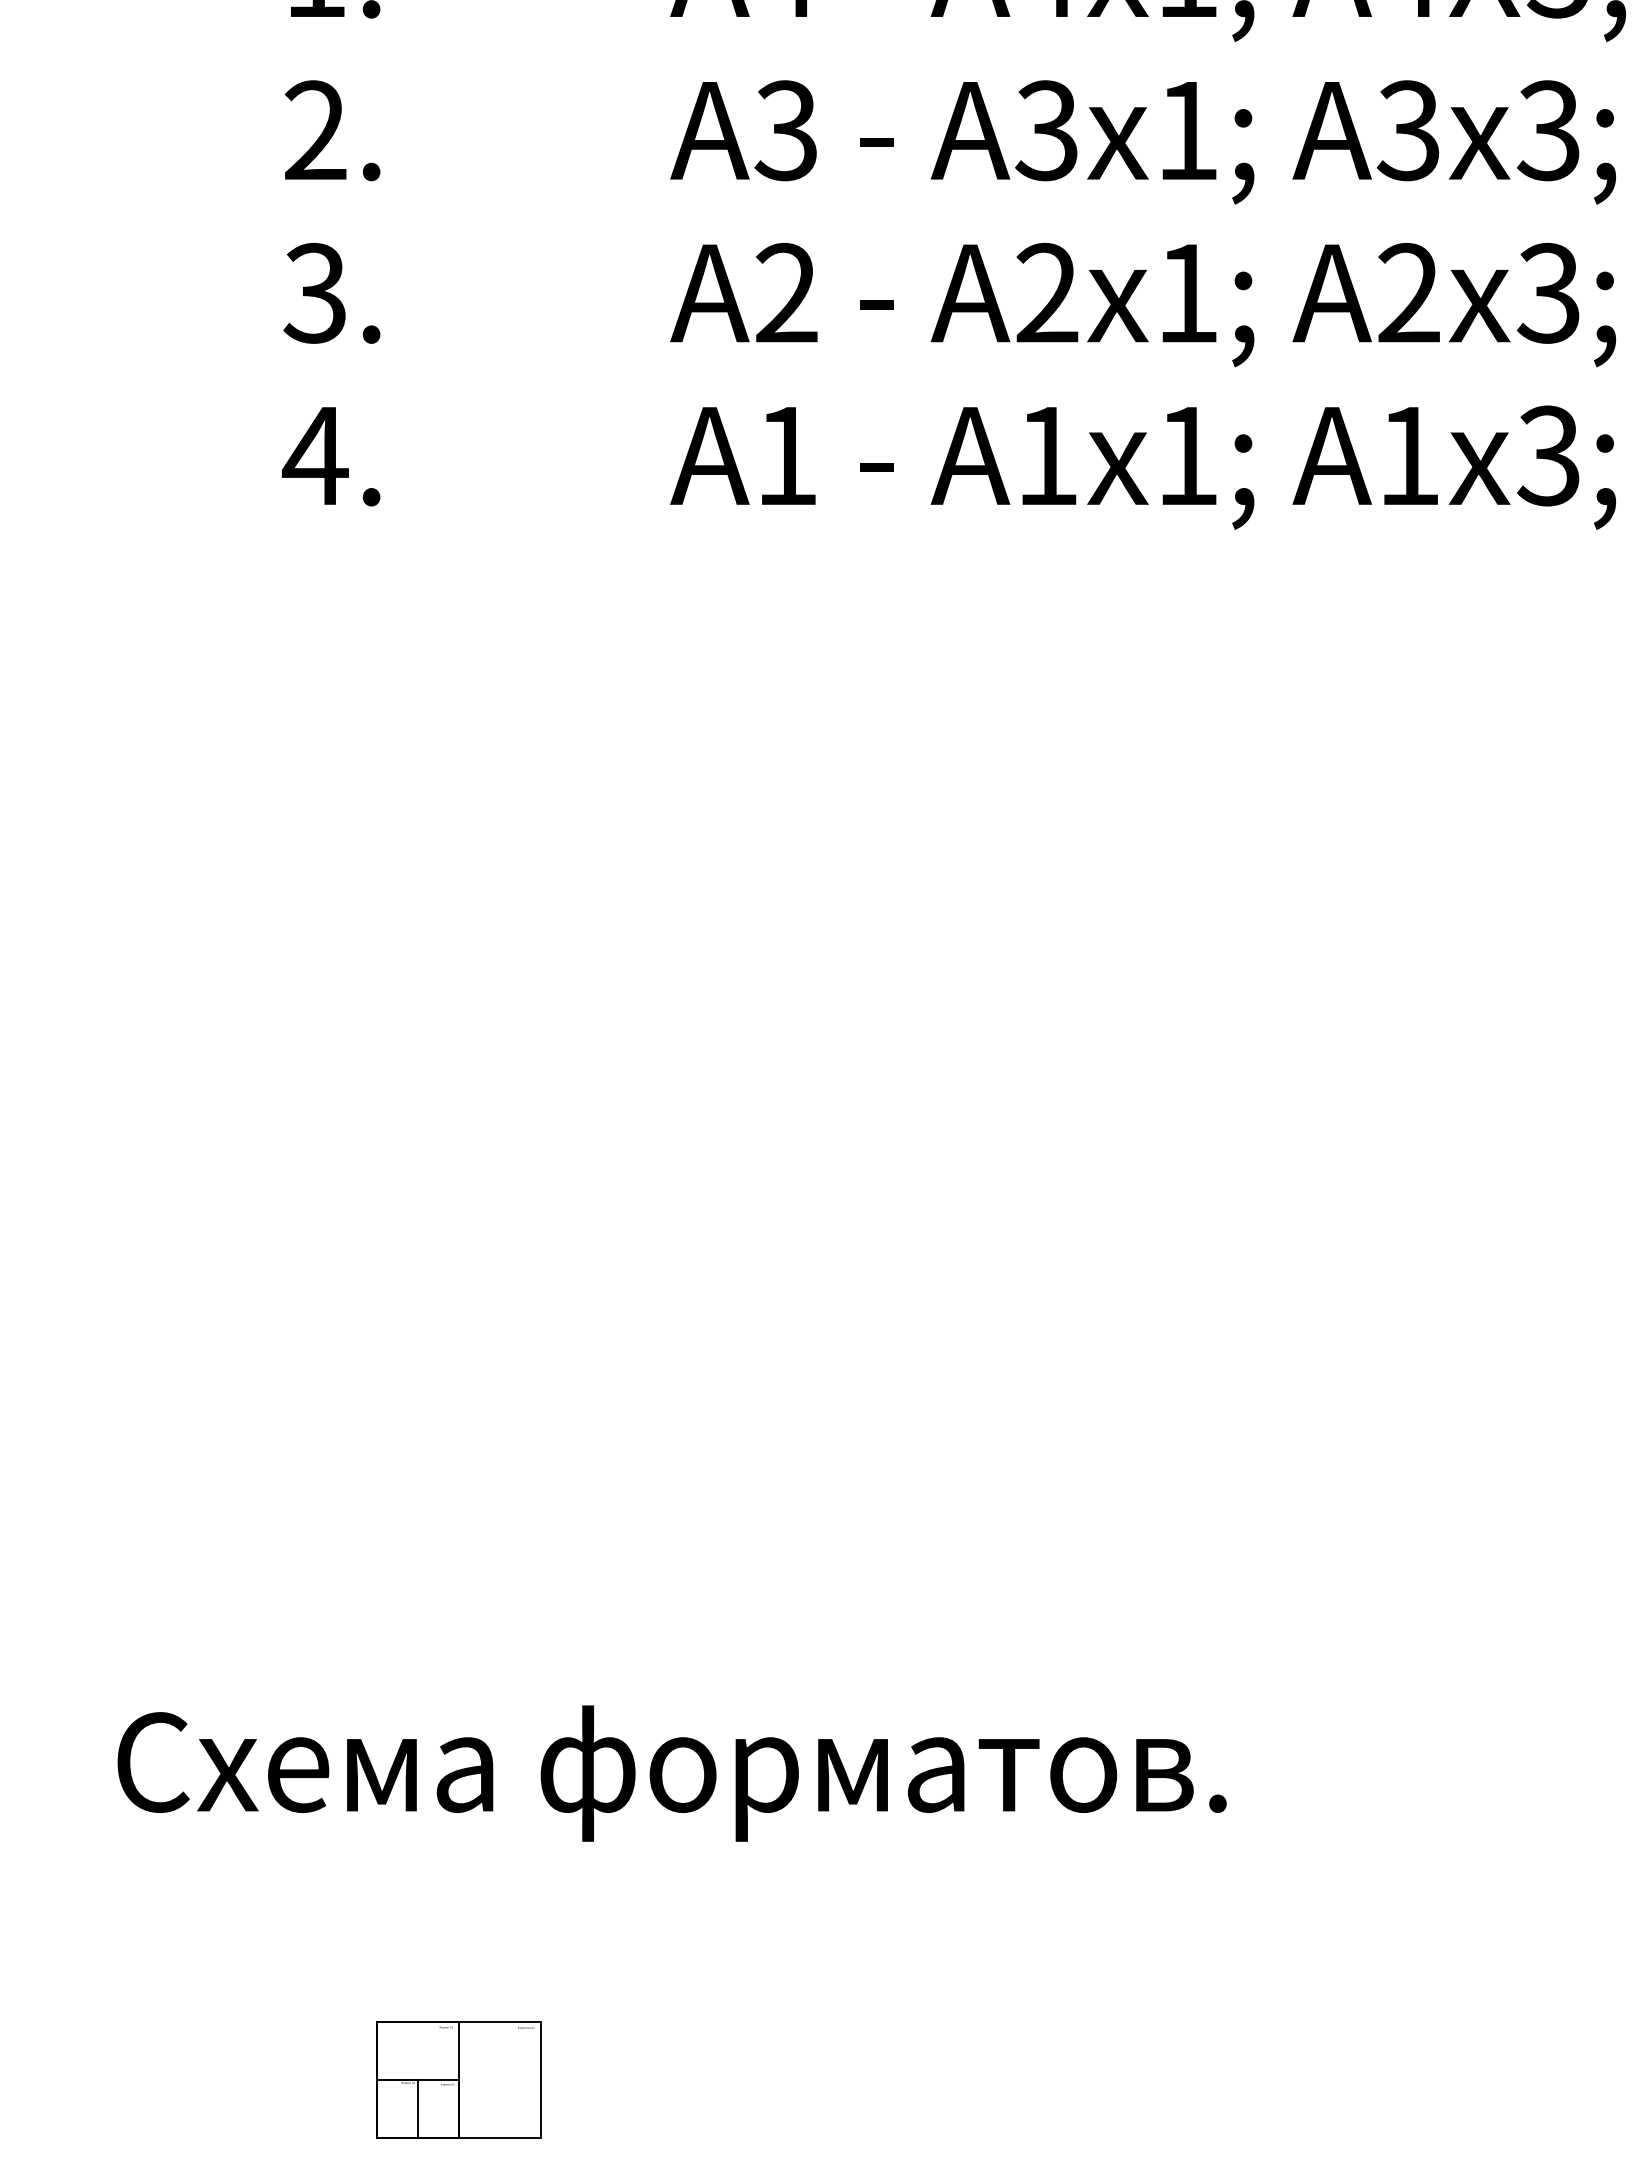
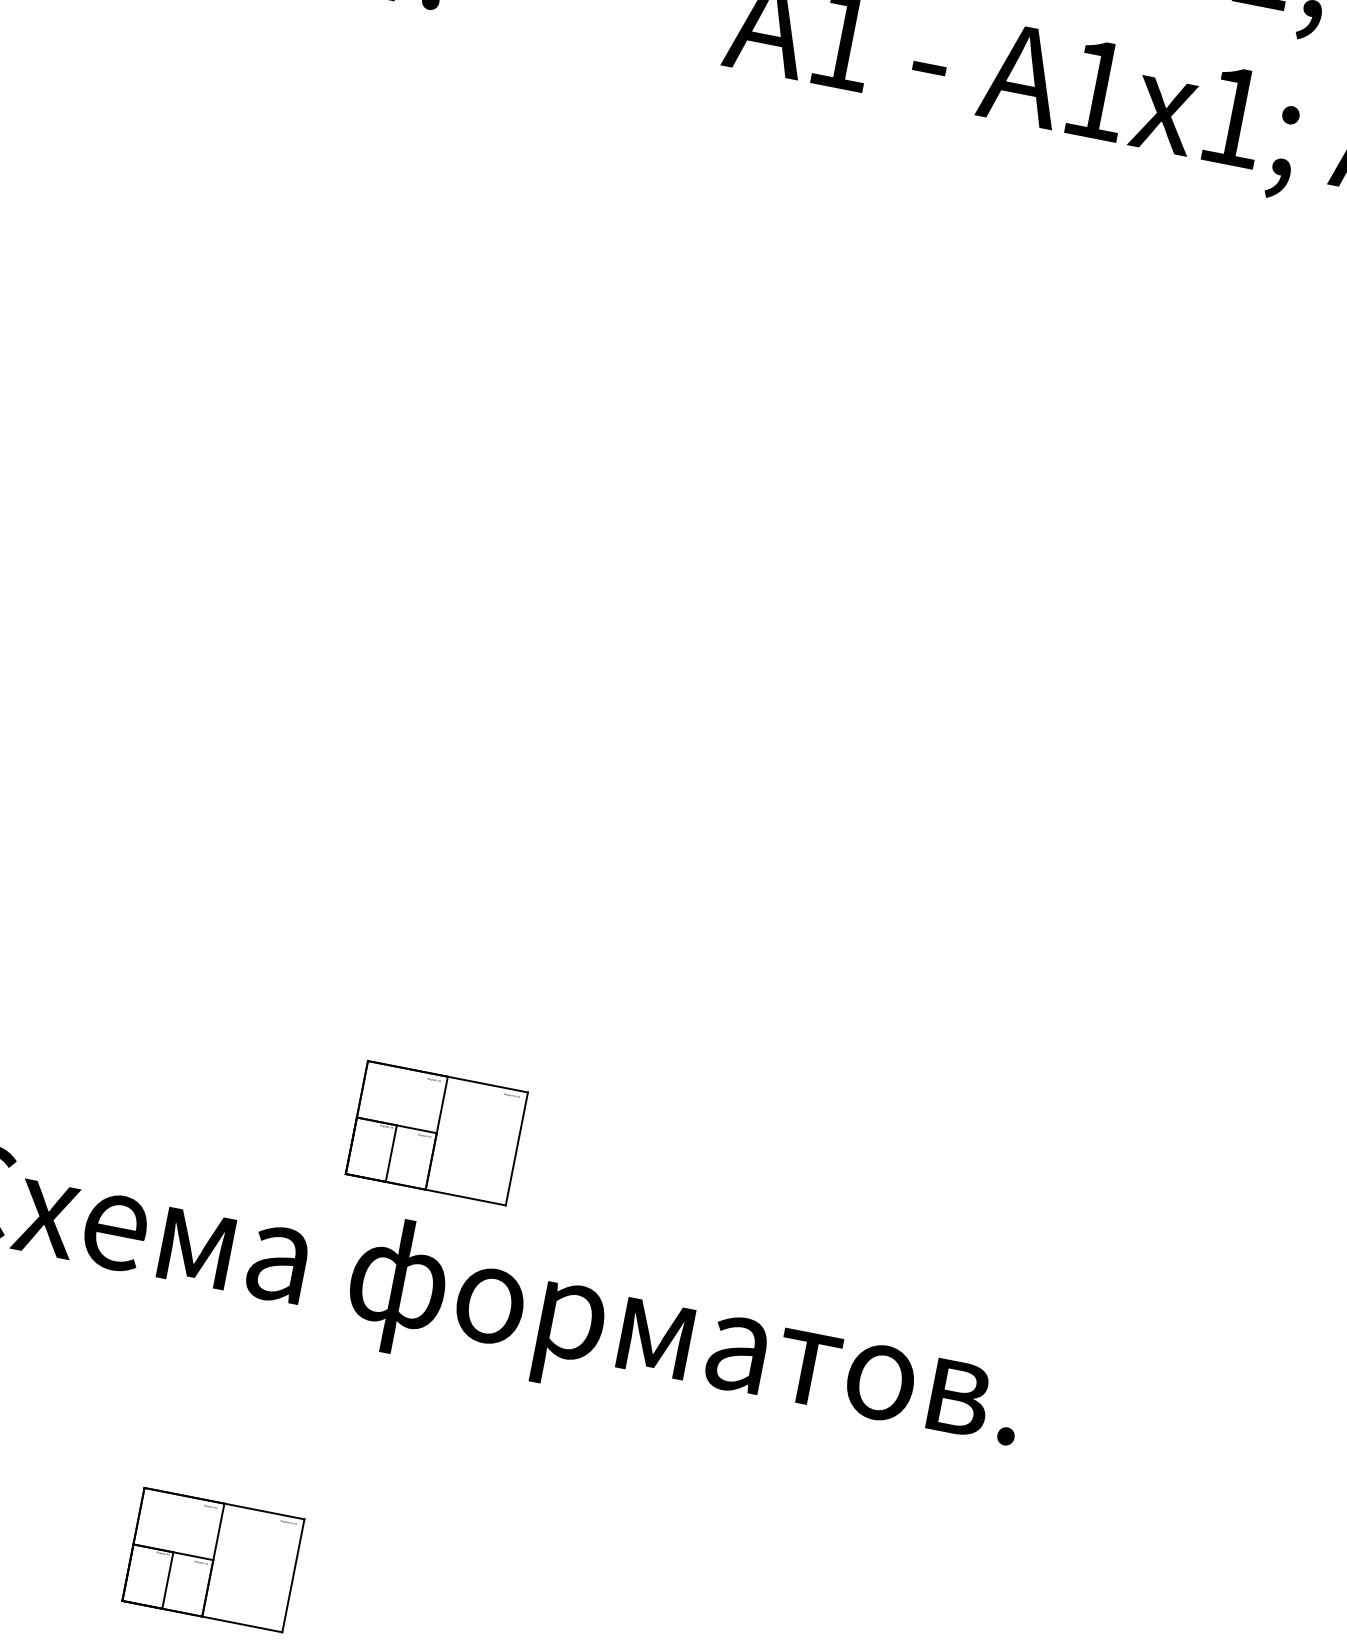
part: (596, 1614) -> (436, 1132), added

